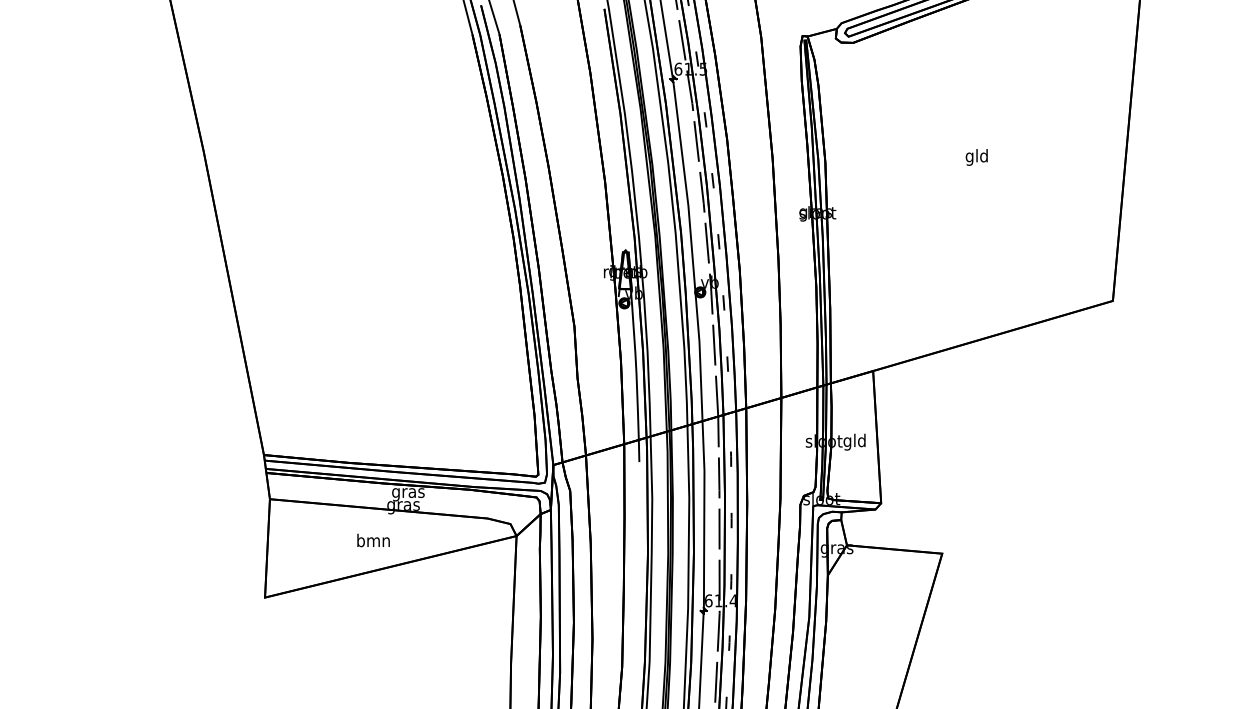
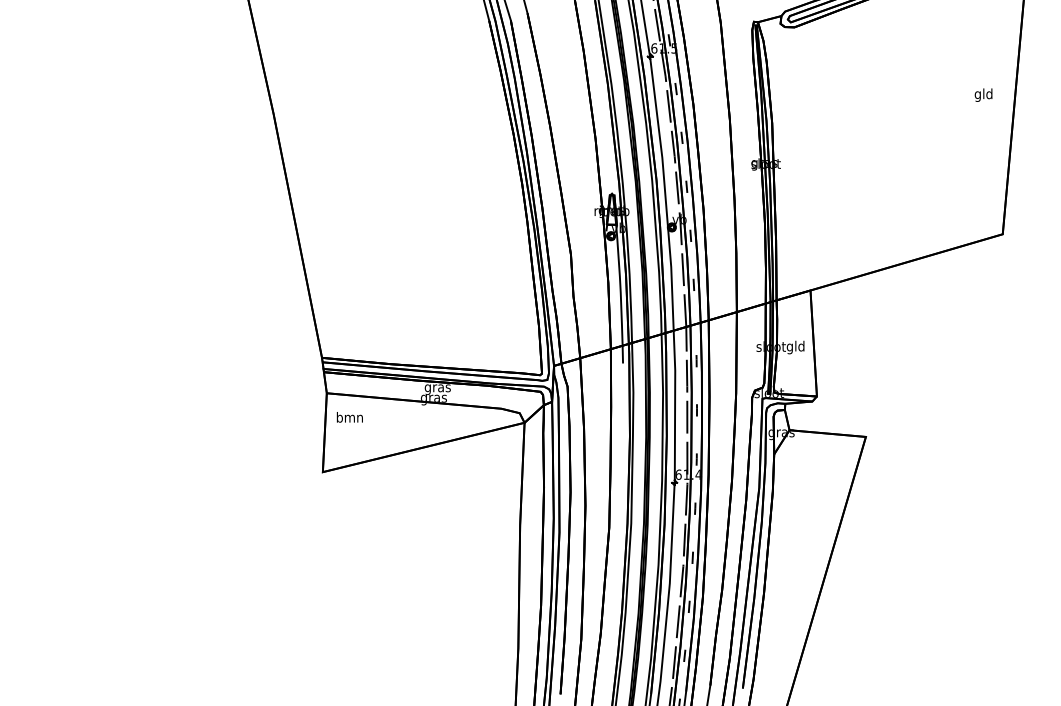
text: (976, 156) -> (983, 94), moved
text: (373, 540) -> (349, 417), moved

